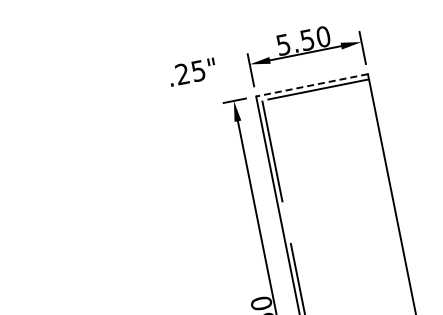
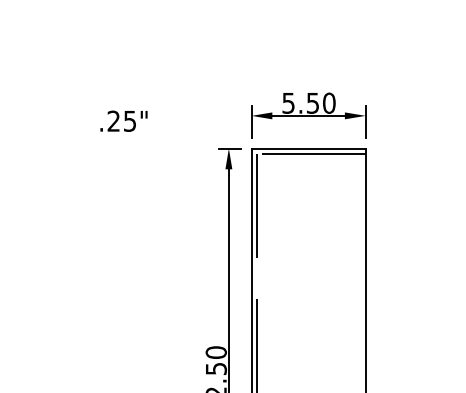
text: (191, 71) -> (123, 120), moved
line: (311, 85) -> (308, 148), dashed -> solid

